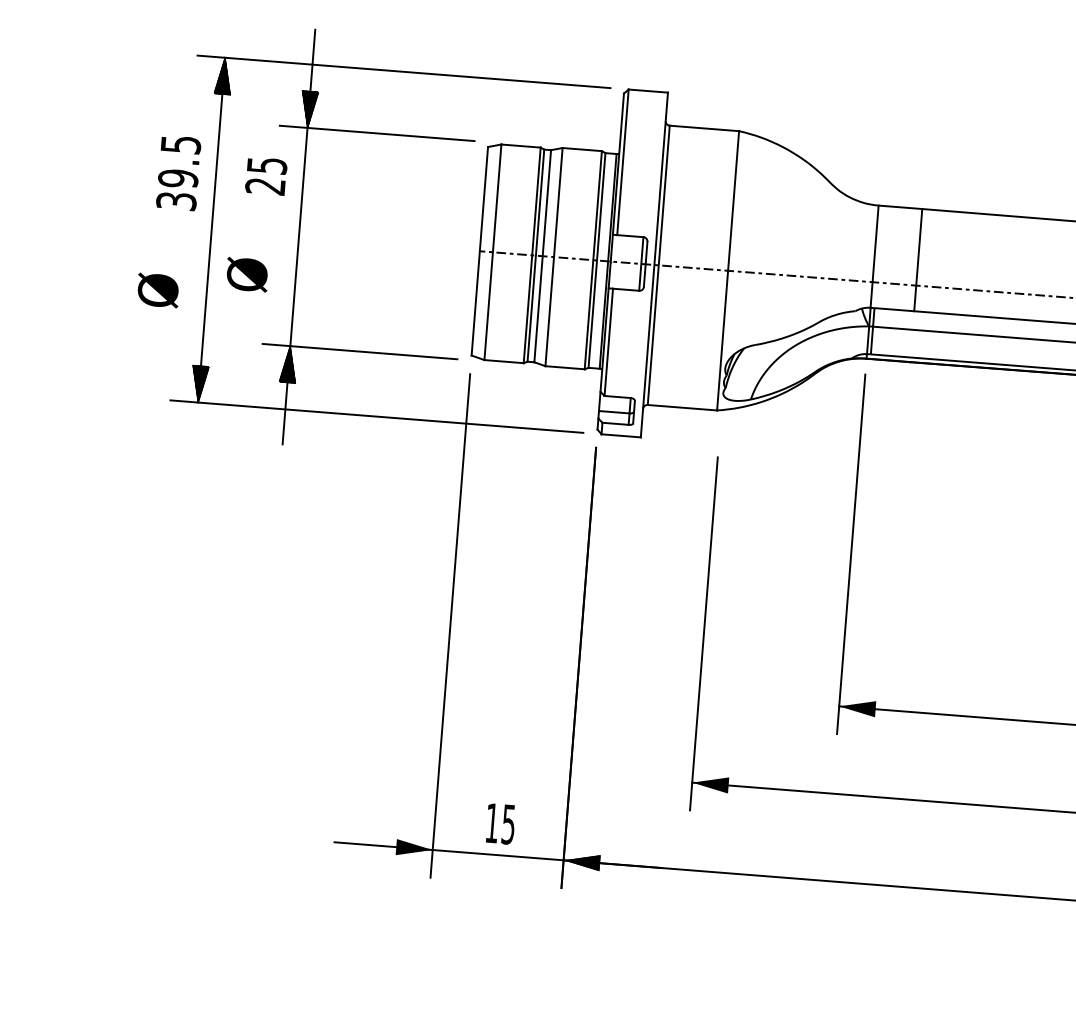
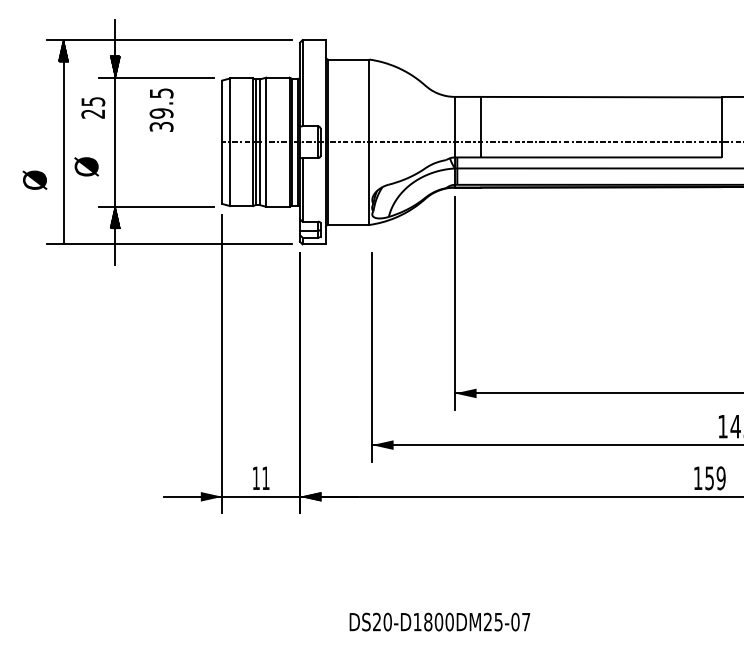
text: (178, 171) -> (161, 109), moved
hatch: (199, 384) -> (63, 233), removed
text: (507, 824) -> (265, 478), 15 -> 11

